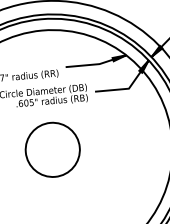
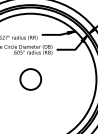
circle: (52, 149) -> (30, 79), size x0.7

